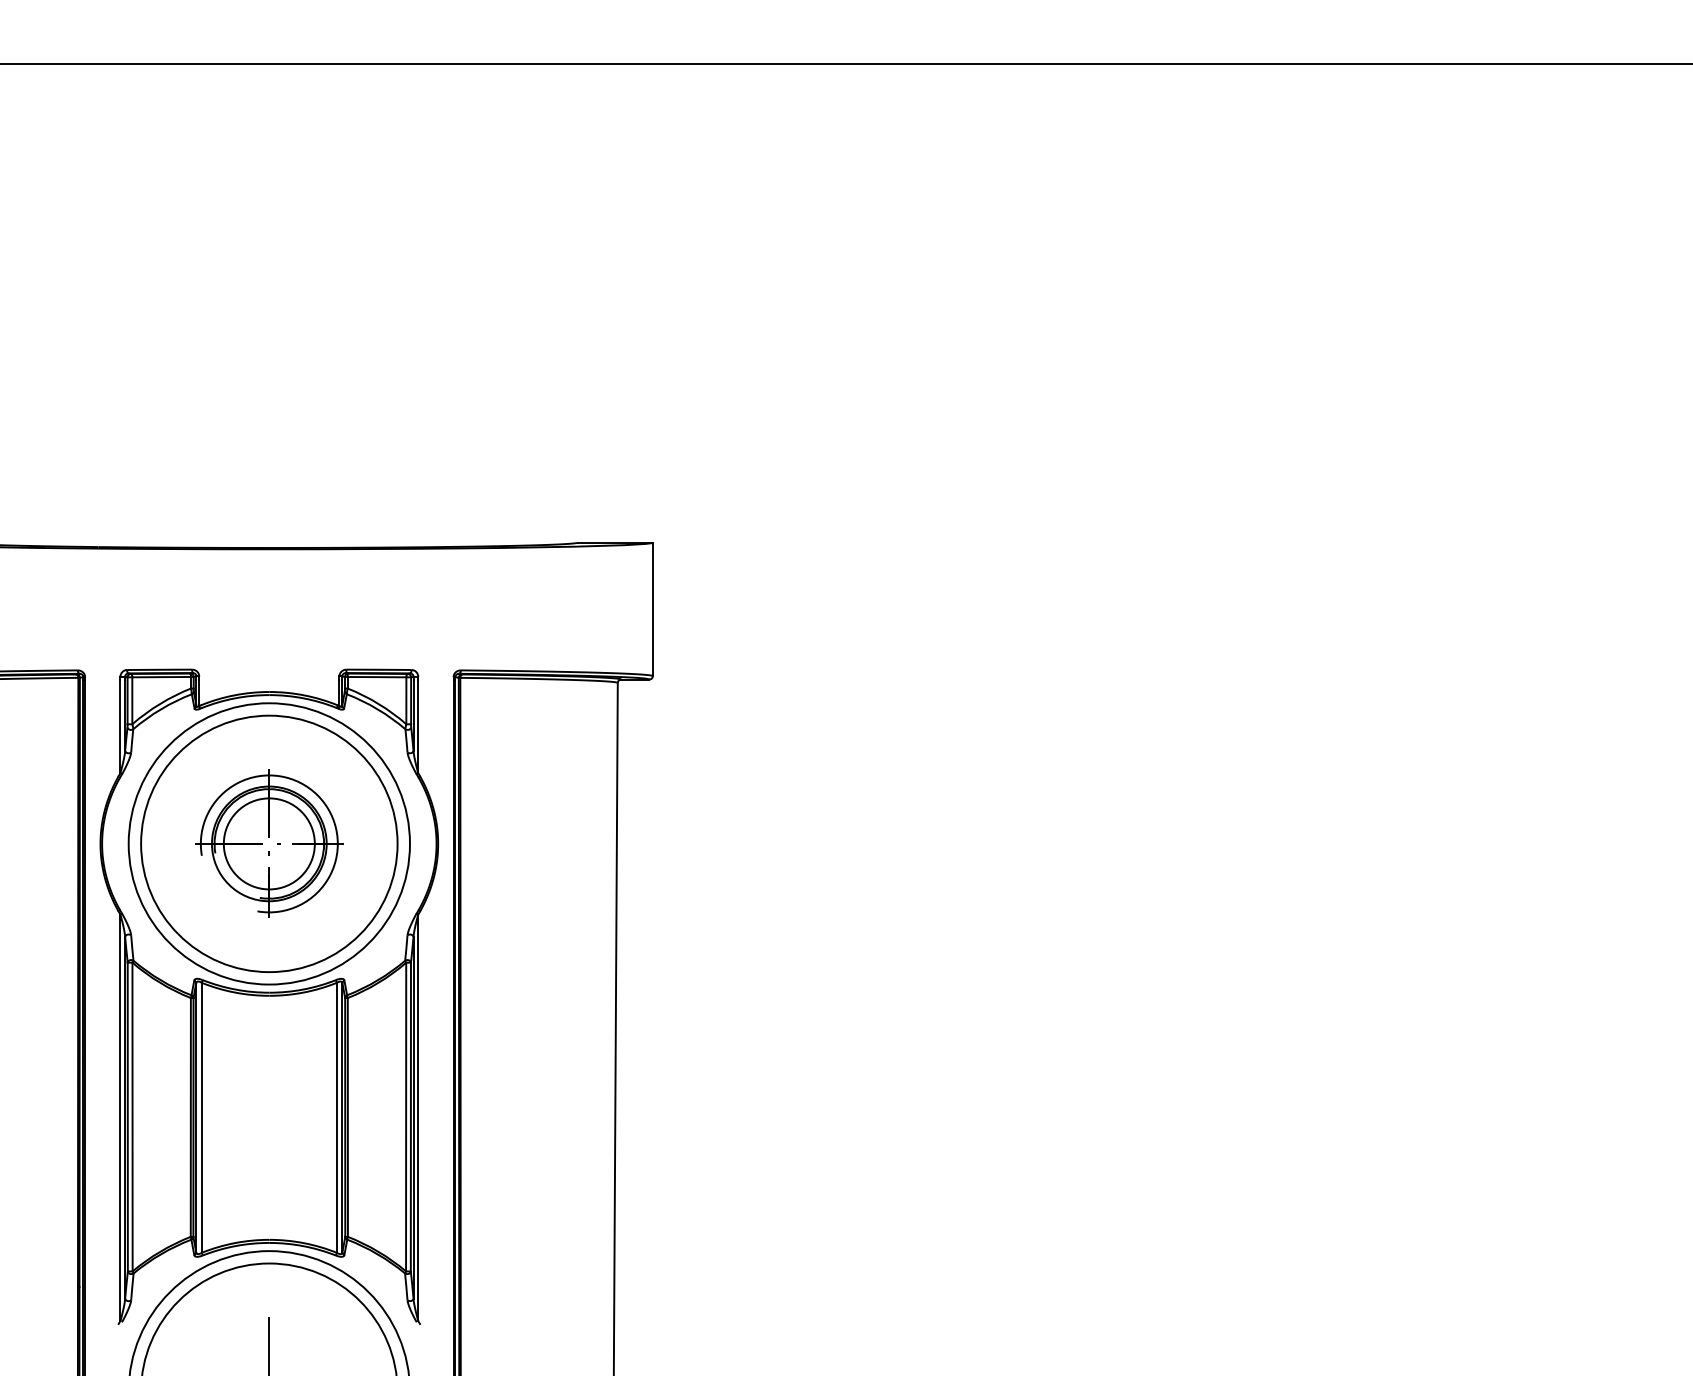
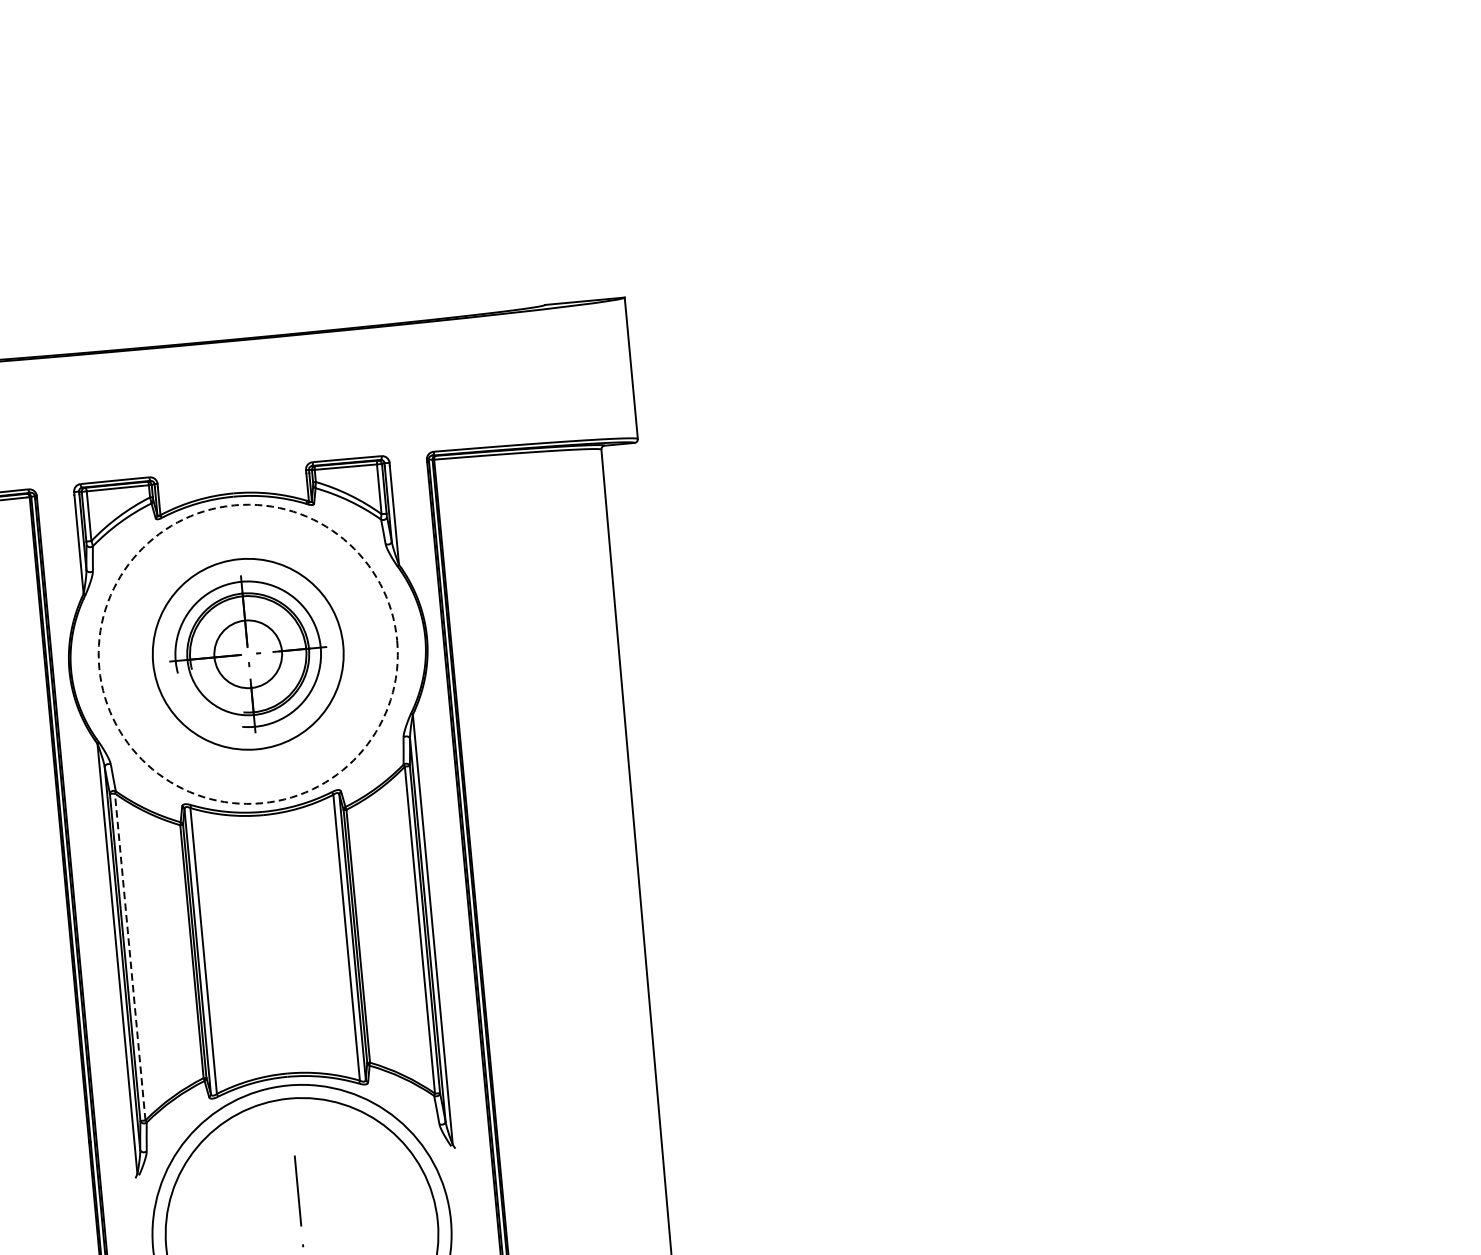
circle: (268, 843) -> (247, 653), size x0.7
circle: (268, 843) -> (247, 653), solid -> dashed
circle: (269, 843) -> (248, 653), size x0.7
line: (132, 1116) -> (130, 956), solid -> dashed

